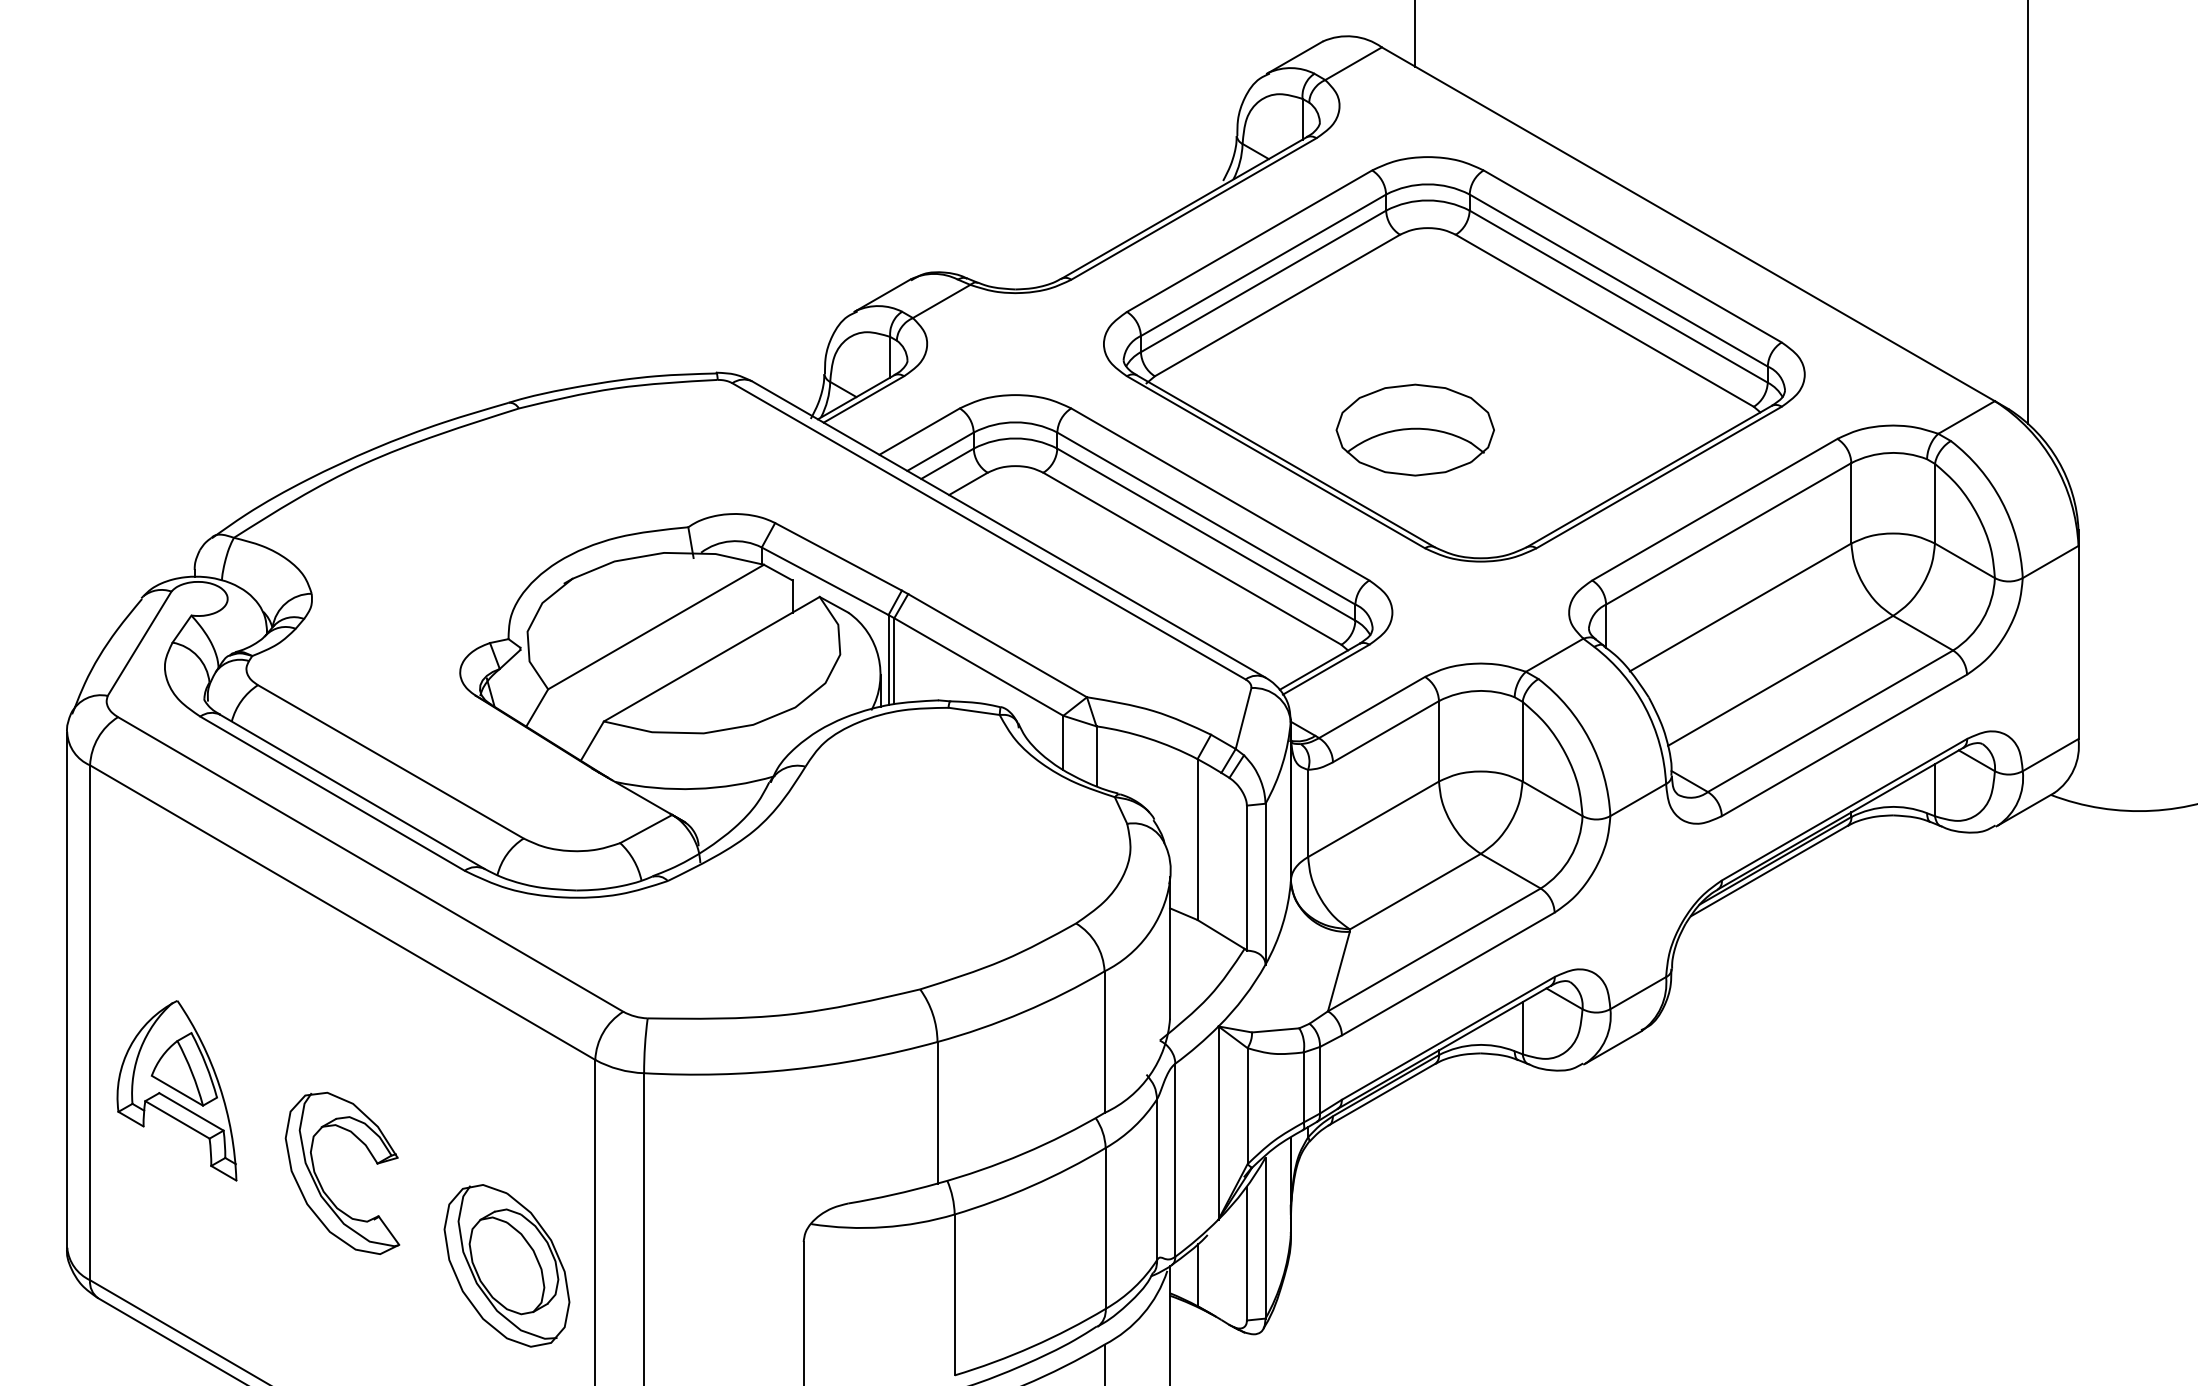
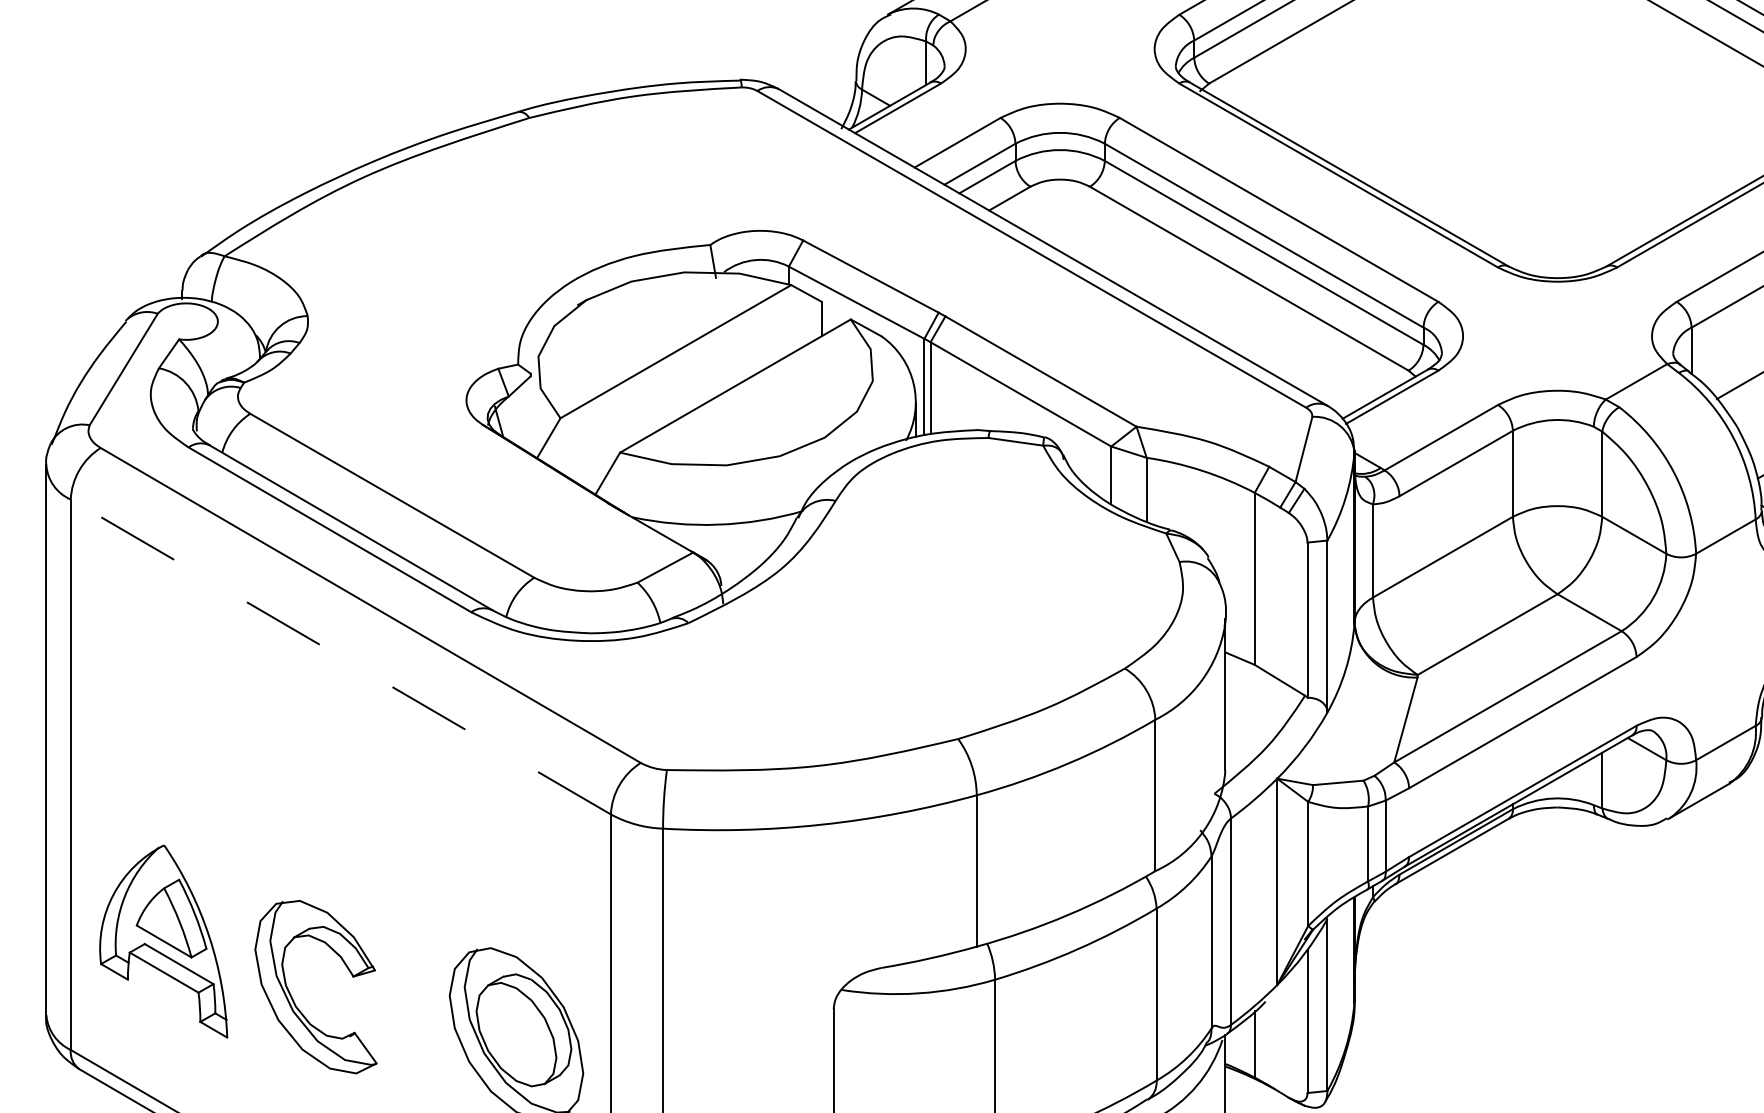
part: (1414, 429) -> (1486, 140), removed
line: (342, 912) -> (340, 656), solid -> dashed
part: (176, 1090) -> (163, 941), moved
part: (320, 1182) -> (292, 996), moved

